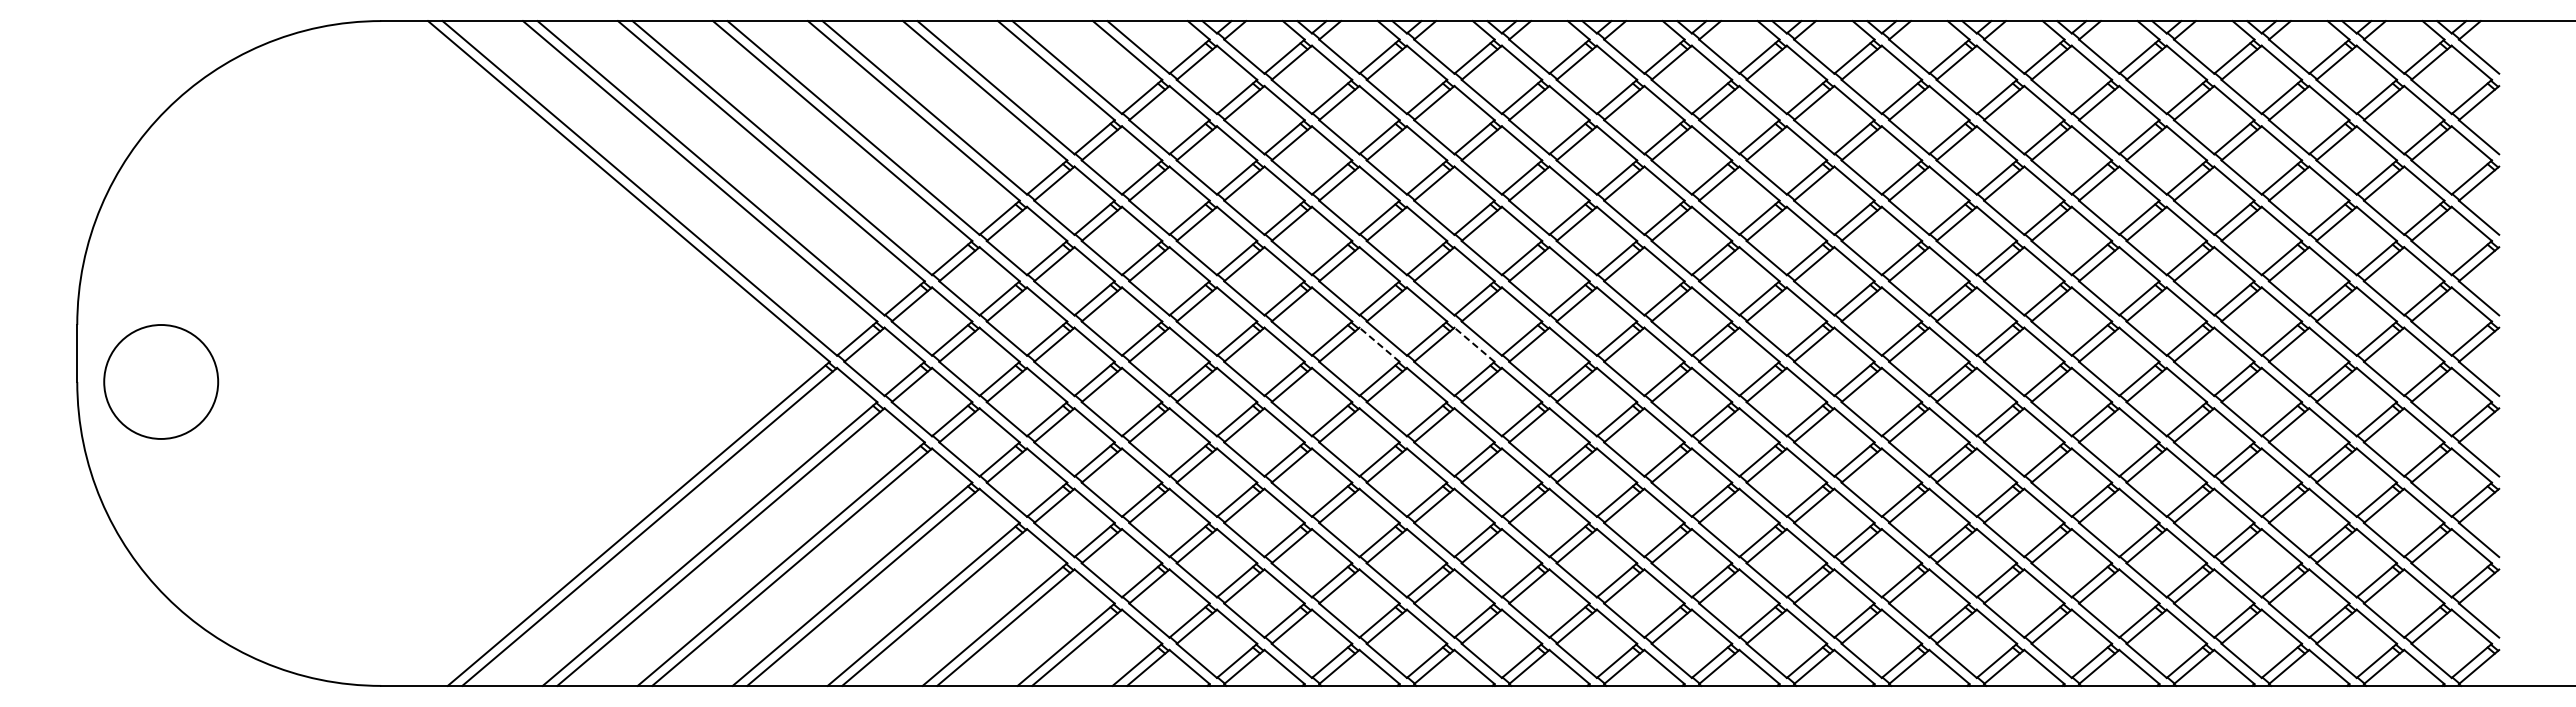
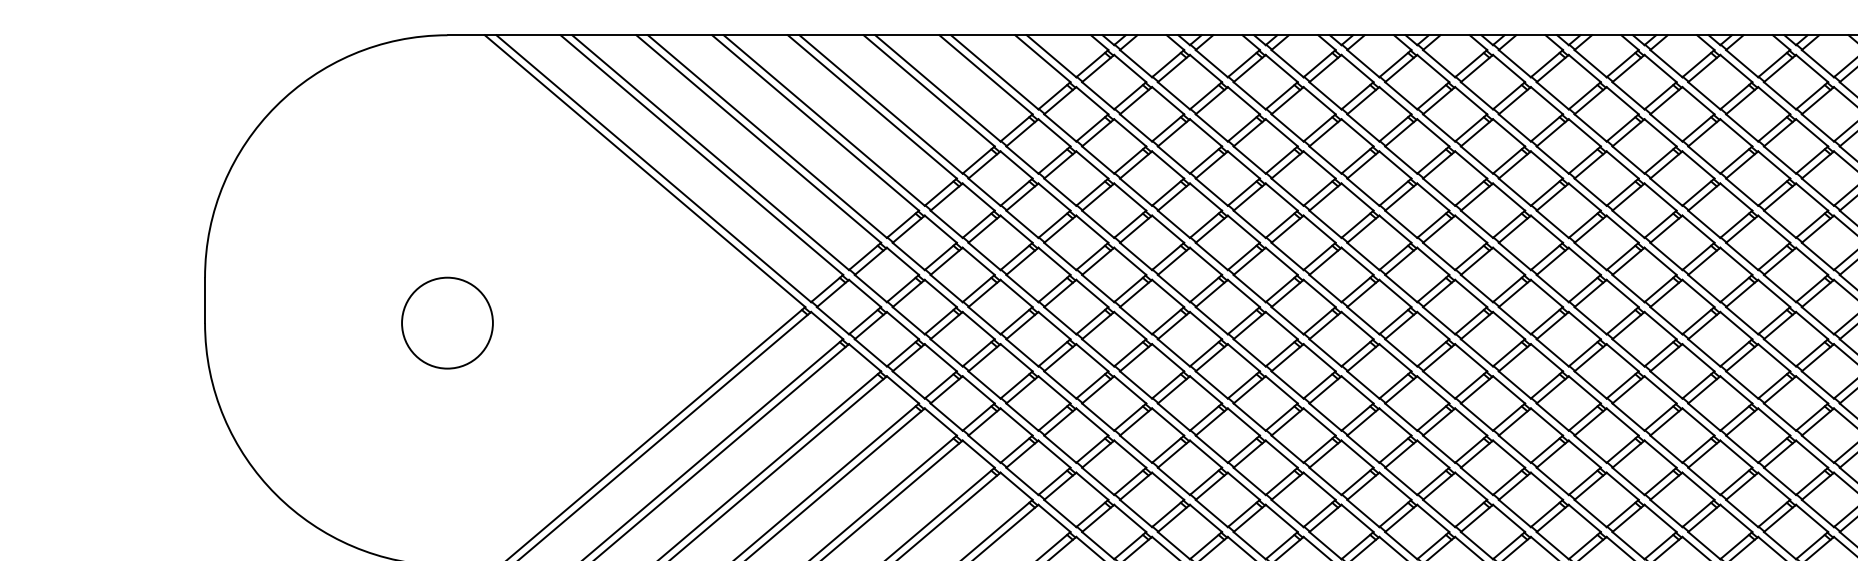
line: (1379, 344) -> (1243, 293), dashed -> solid
line: (1474, 344) -> (1319, 293), dashed -> solid
circle: (161, 381) -> (447, 322), moved

